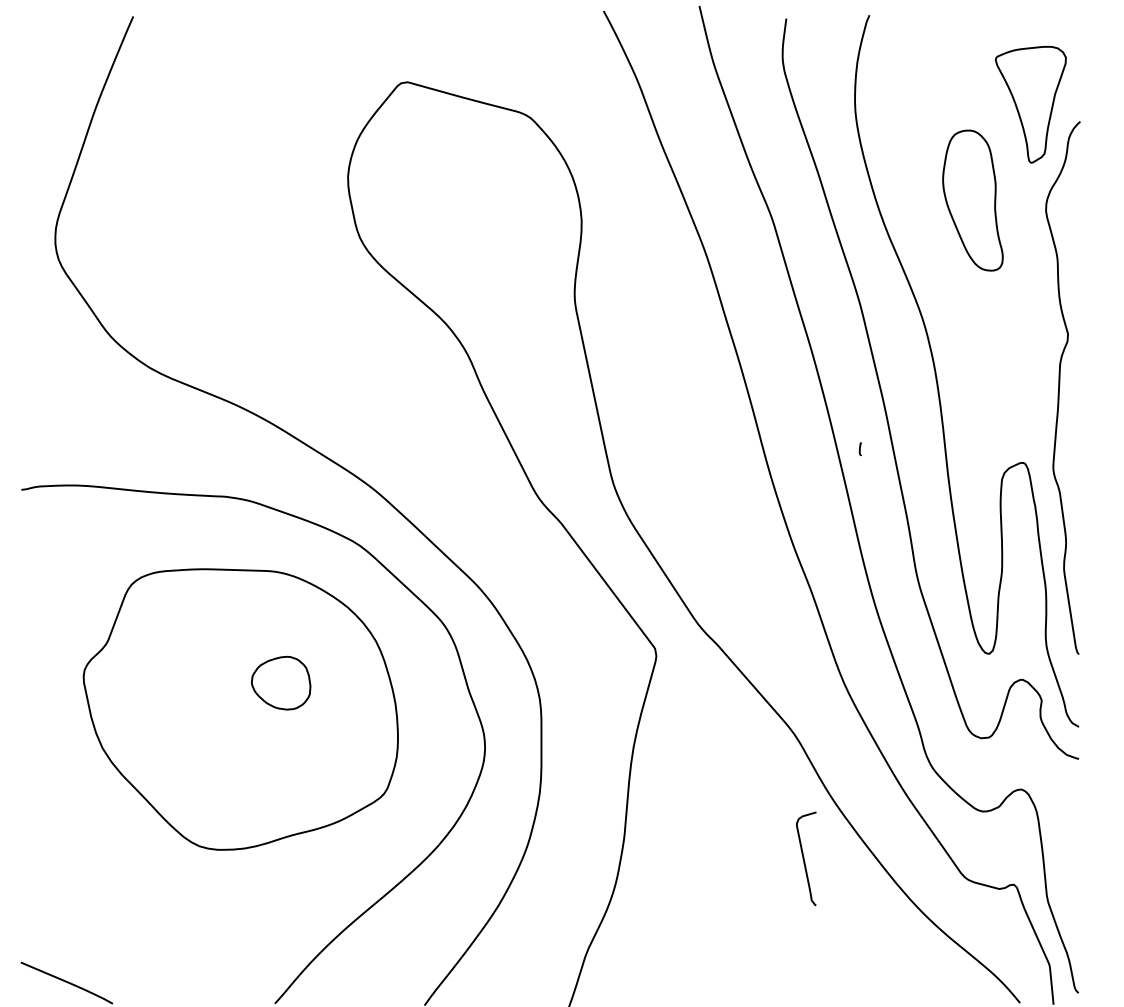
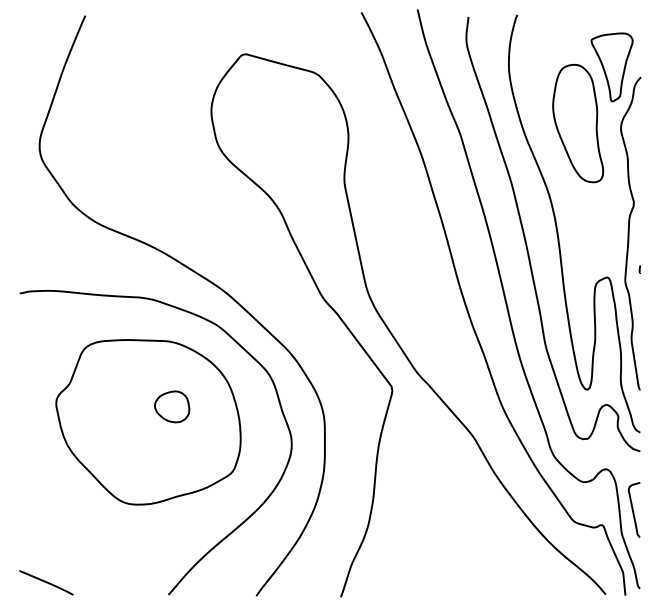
part: (971, 200) -> (577, 123), size x1.43
curve: (859, 449) -> (639, 269), moved
curve: (804, 858) -> (633, 509), moved

